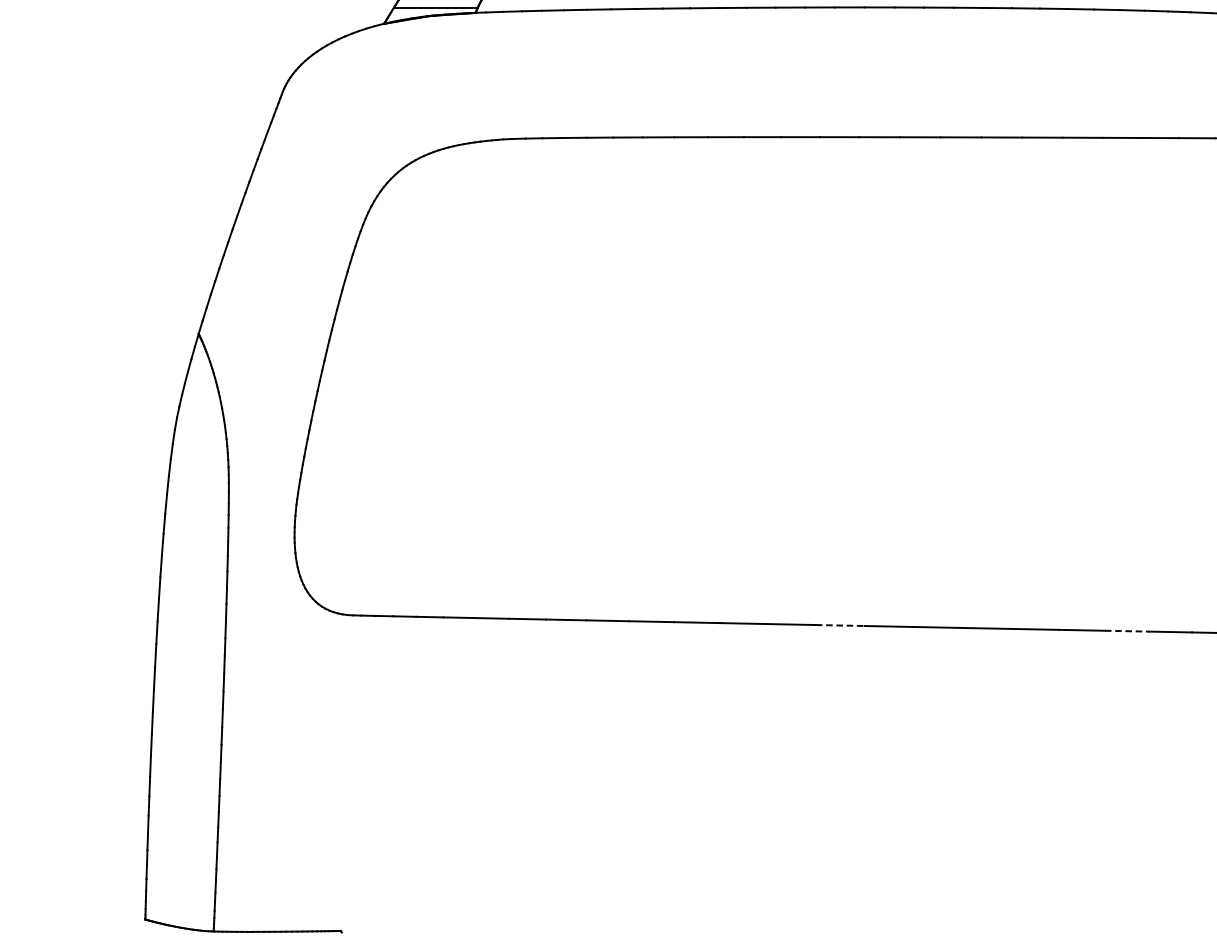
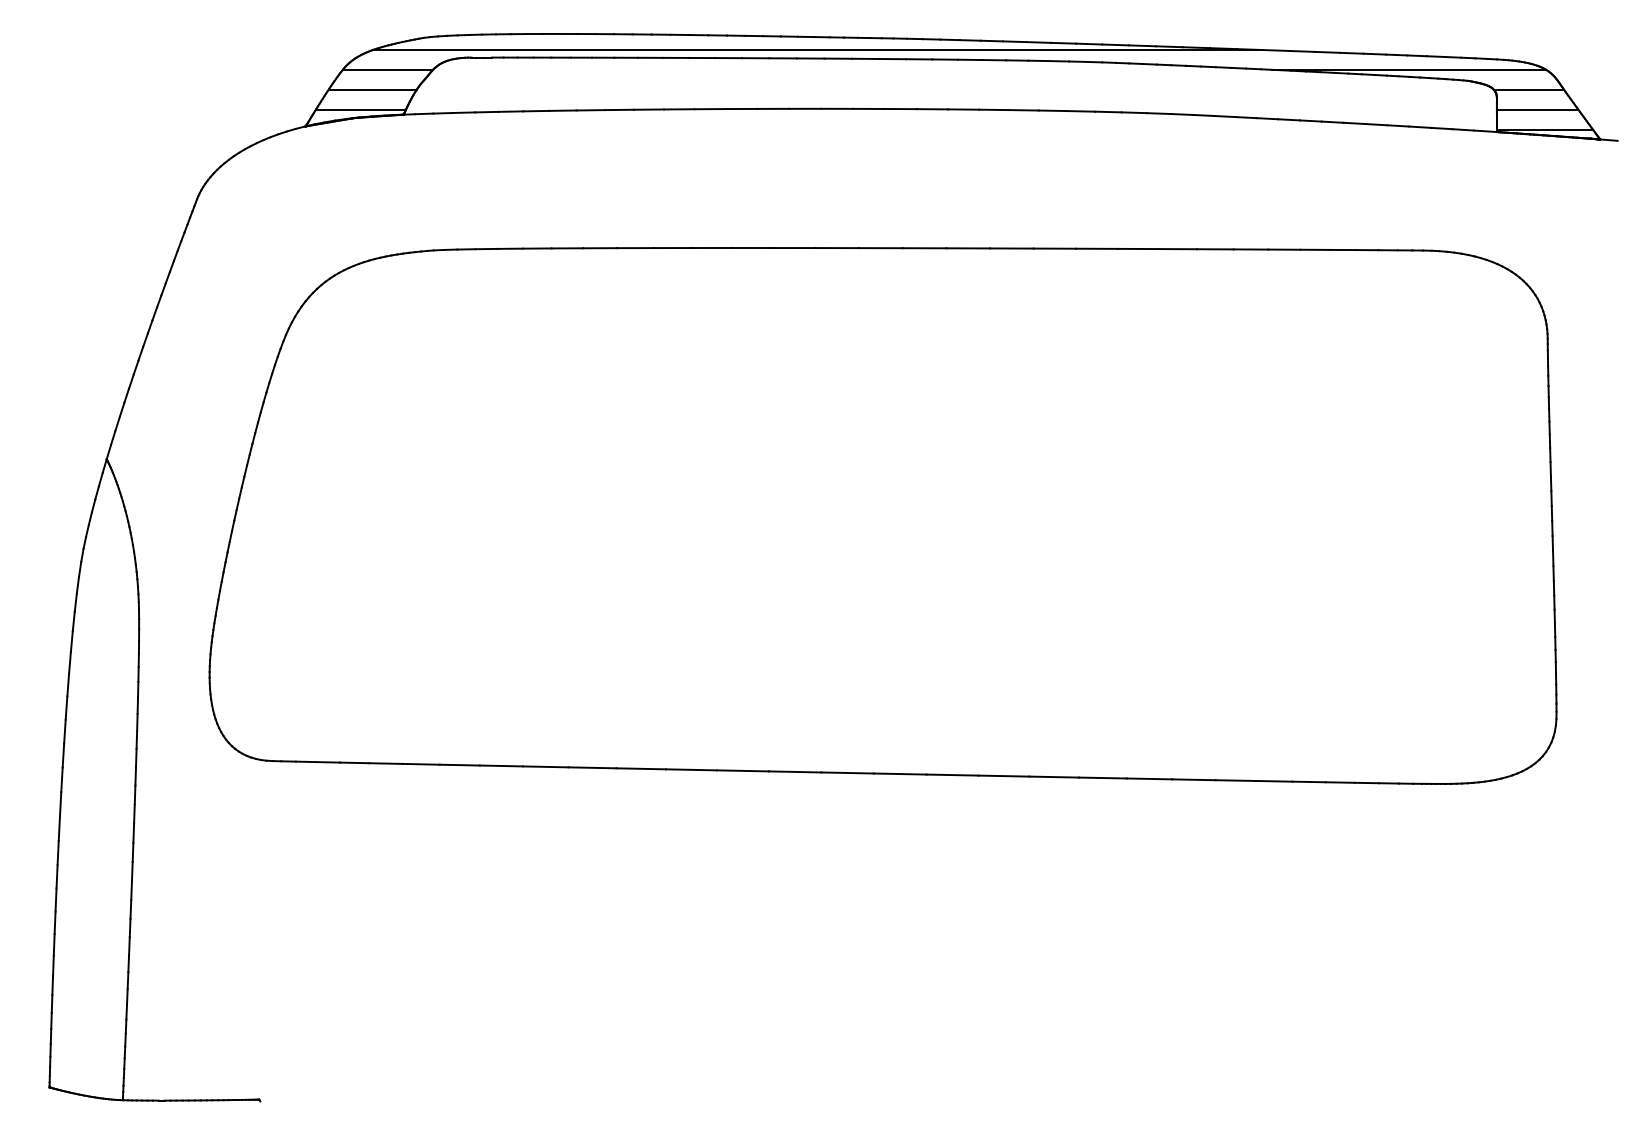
line: (840, 625) -> (795, 771), dashed -> solid
line: (1126, 631) -> (1102, 778), dashed -> solid

